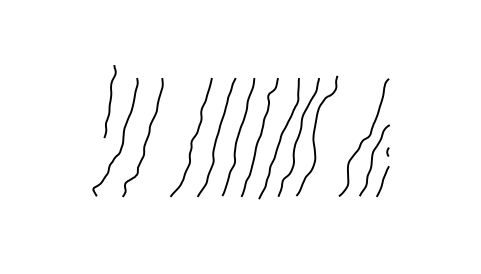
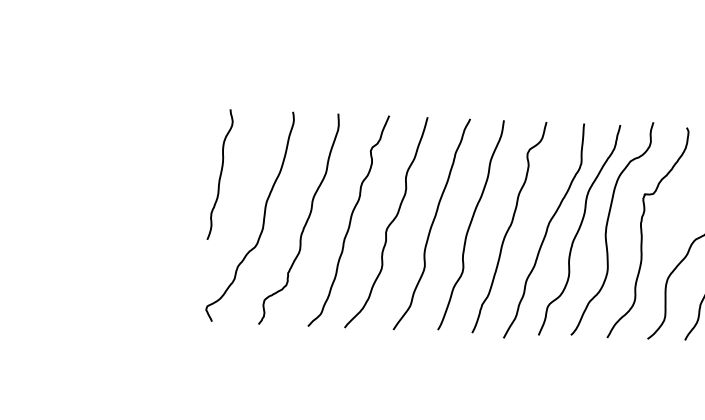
curve: (109, 101) -> (219, 174), moved
curve: (170, 137) -> (348, 221), added
curve: (334, 137) -> (643, 232), added

